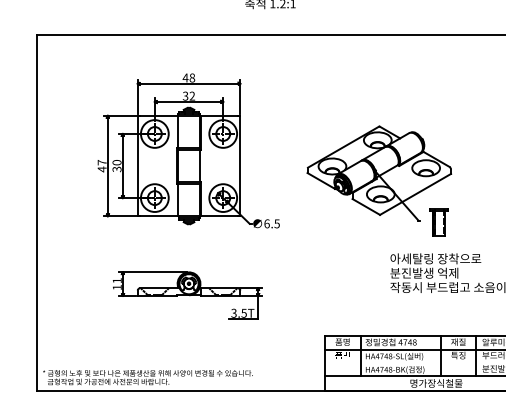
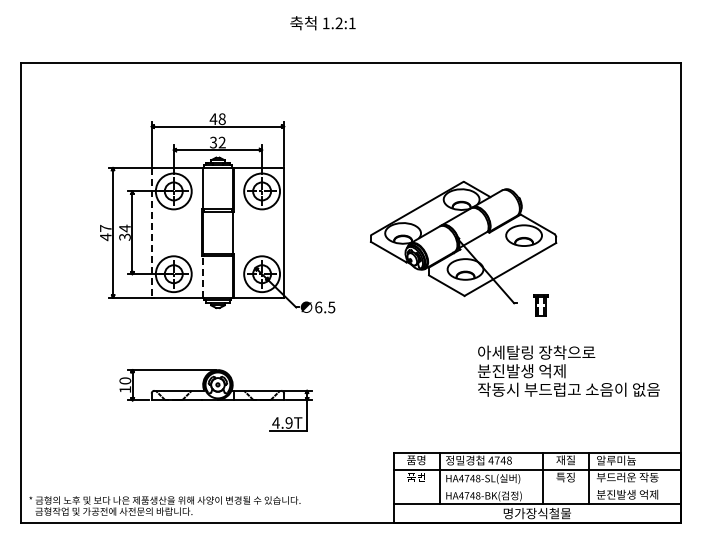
text: (116, 162) -> (124, 228), 30 -> 34
line: (137, 165) -> (151, 232), solid -> dashed
line: (177, 199) -> (203, 276), solid -> dashed
part: (438, 222) -> (540, 305), size x0.6
text: (117, 280) -> (125, 380), 11 -> 10
text: (239, 312) -> (282, 422), 3.5T -> 4.9T

